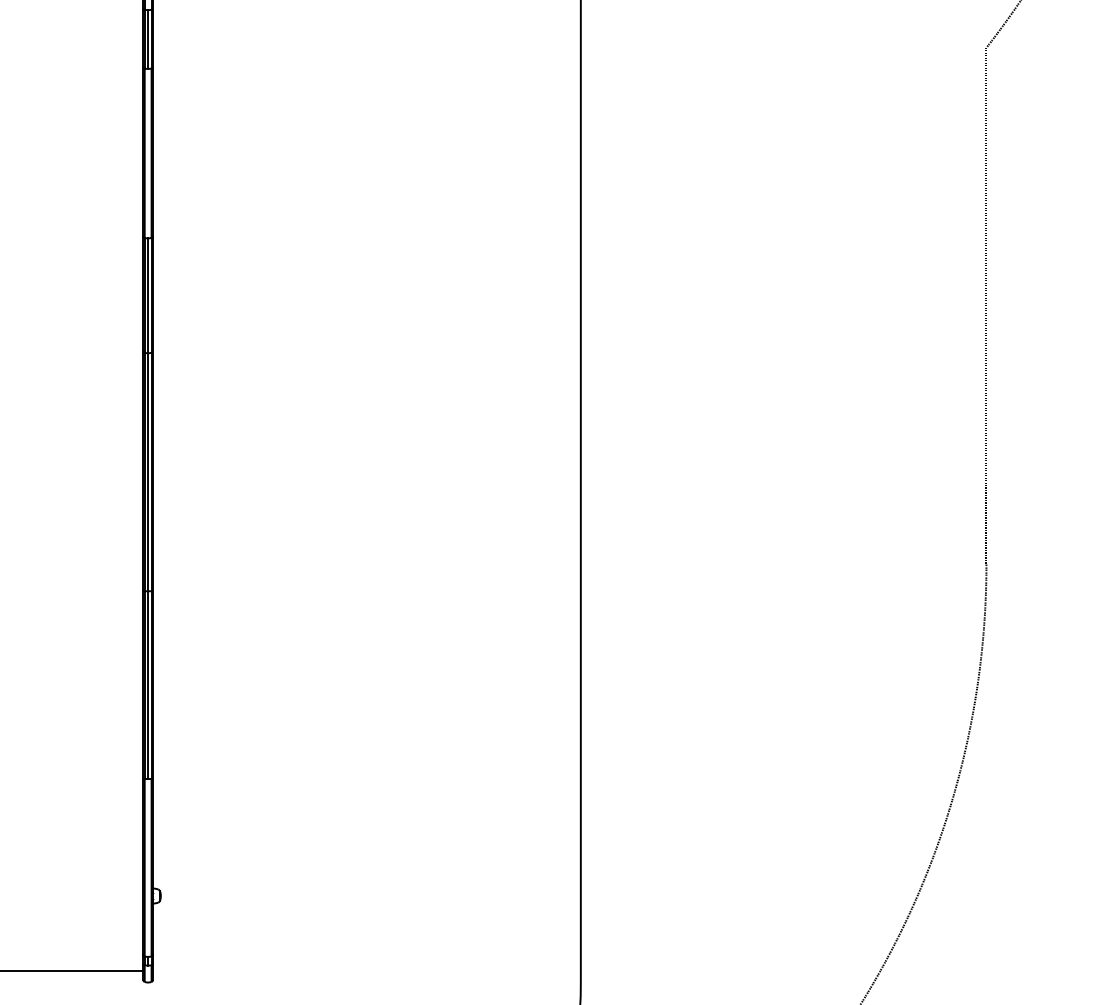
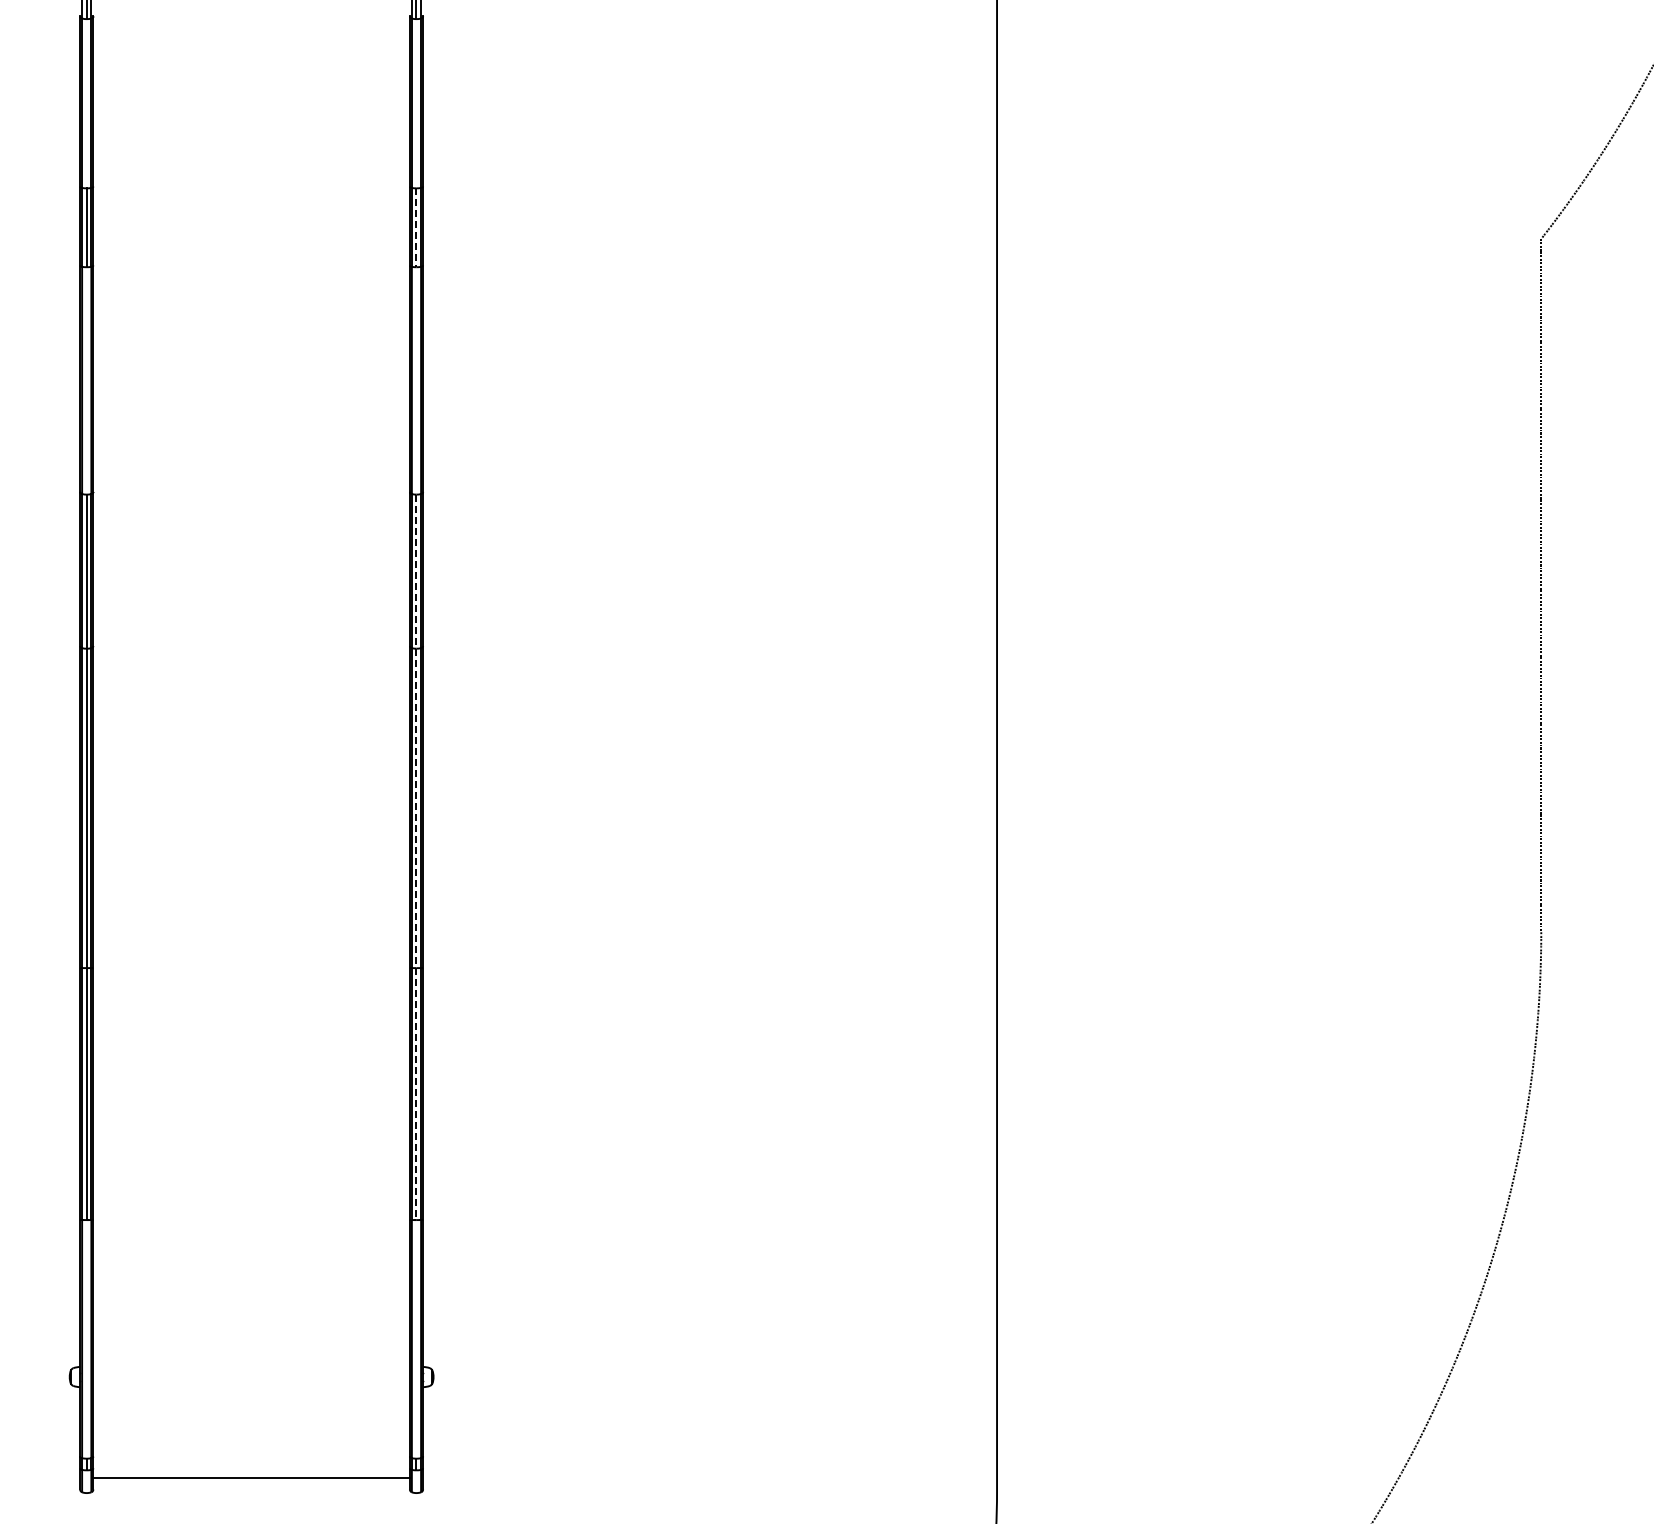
line: (148, 40) -> (416, 228), solid -> dashed
line: (148, 508) -> (416, 857), solid -> dashed

